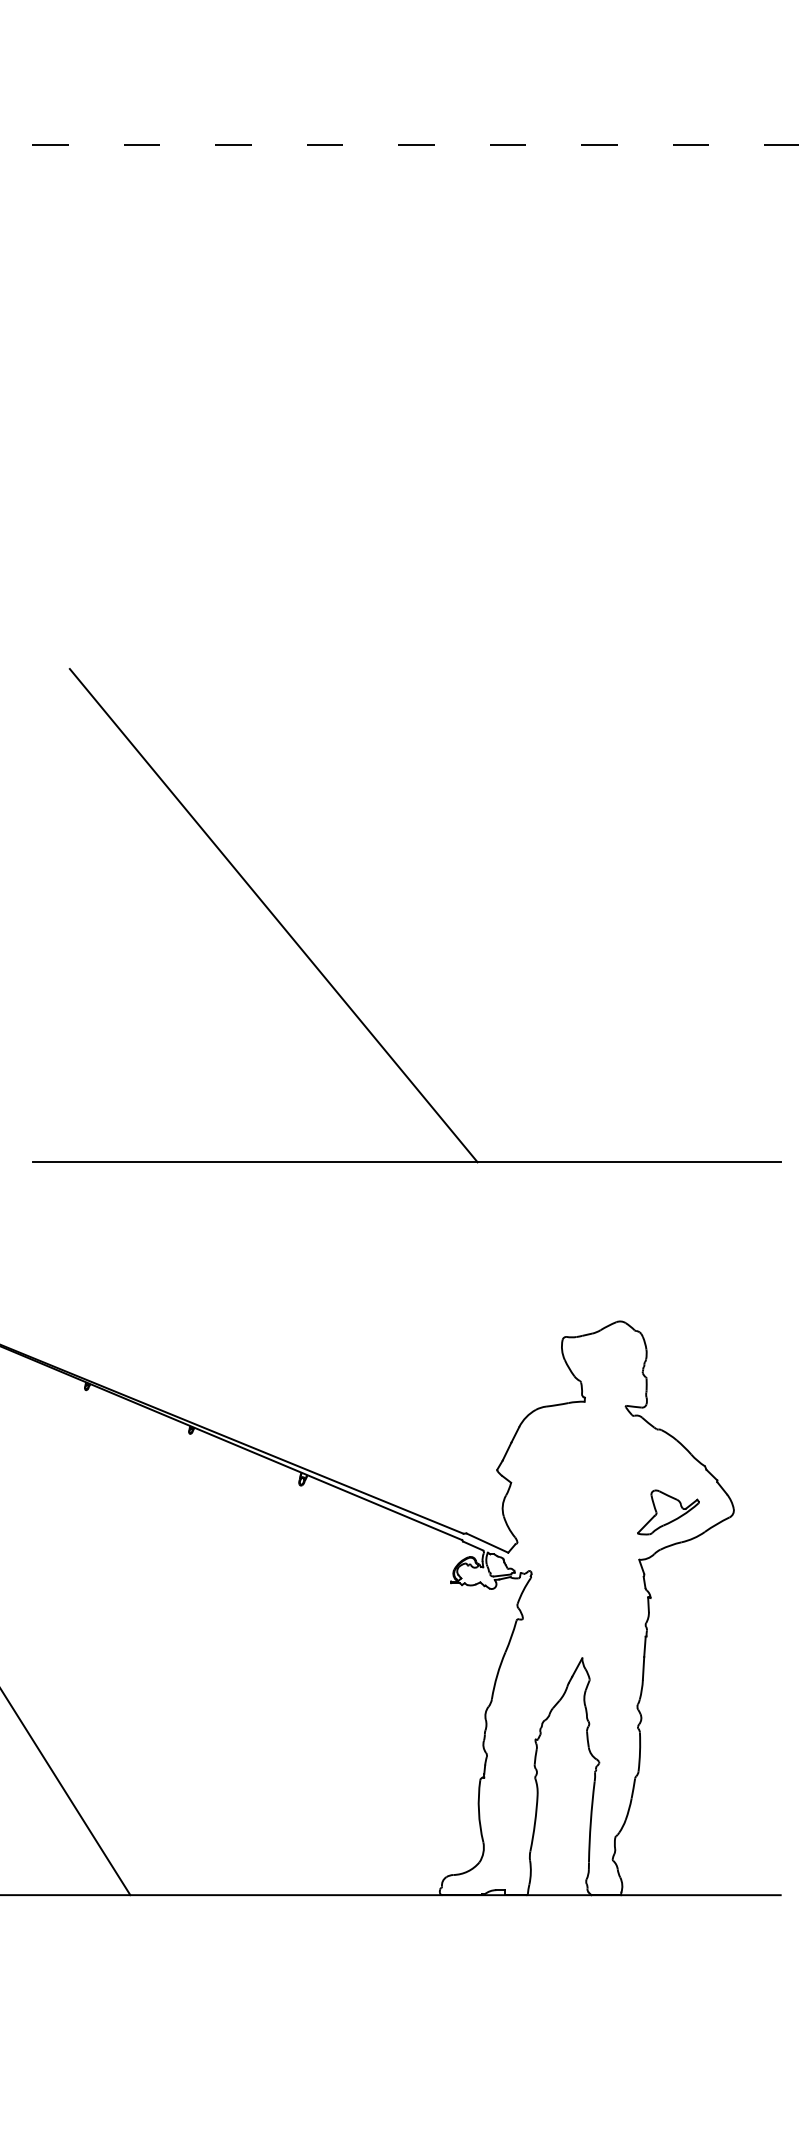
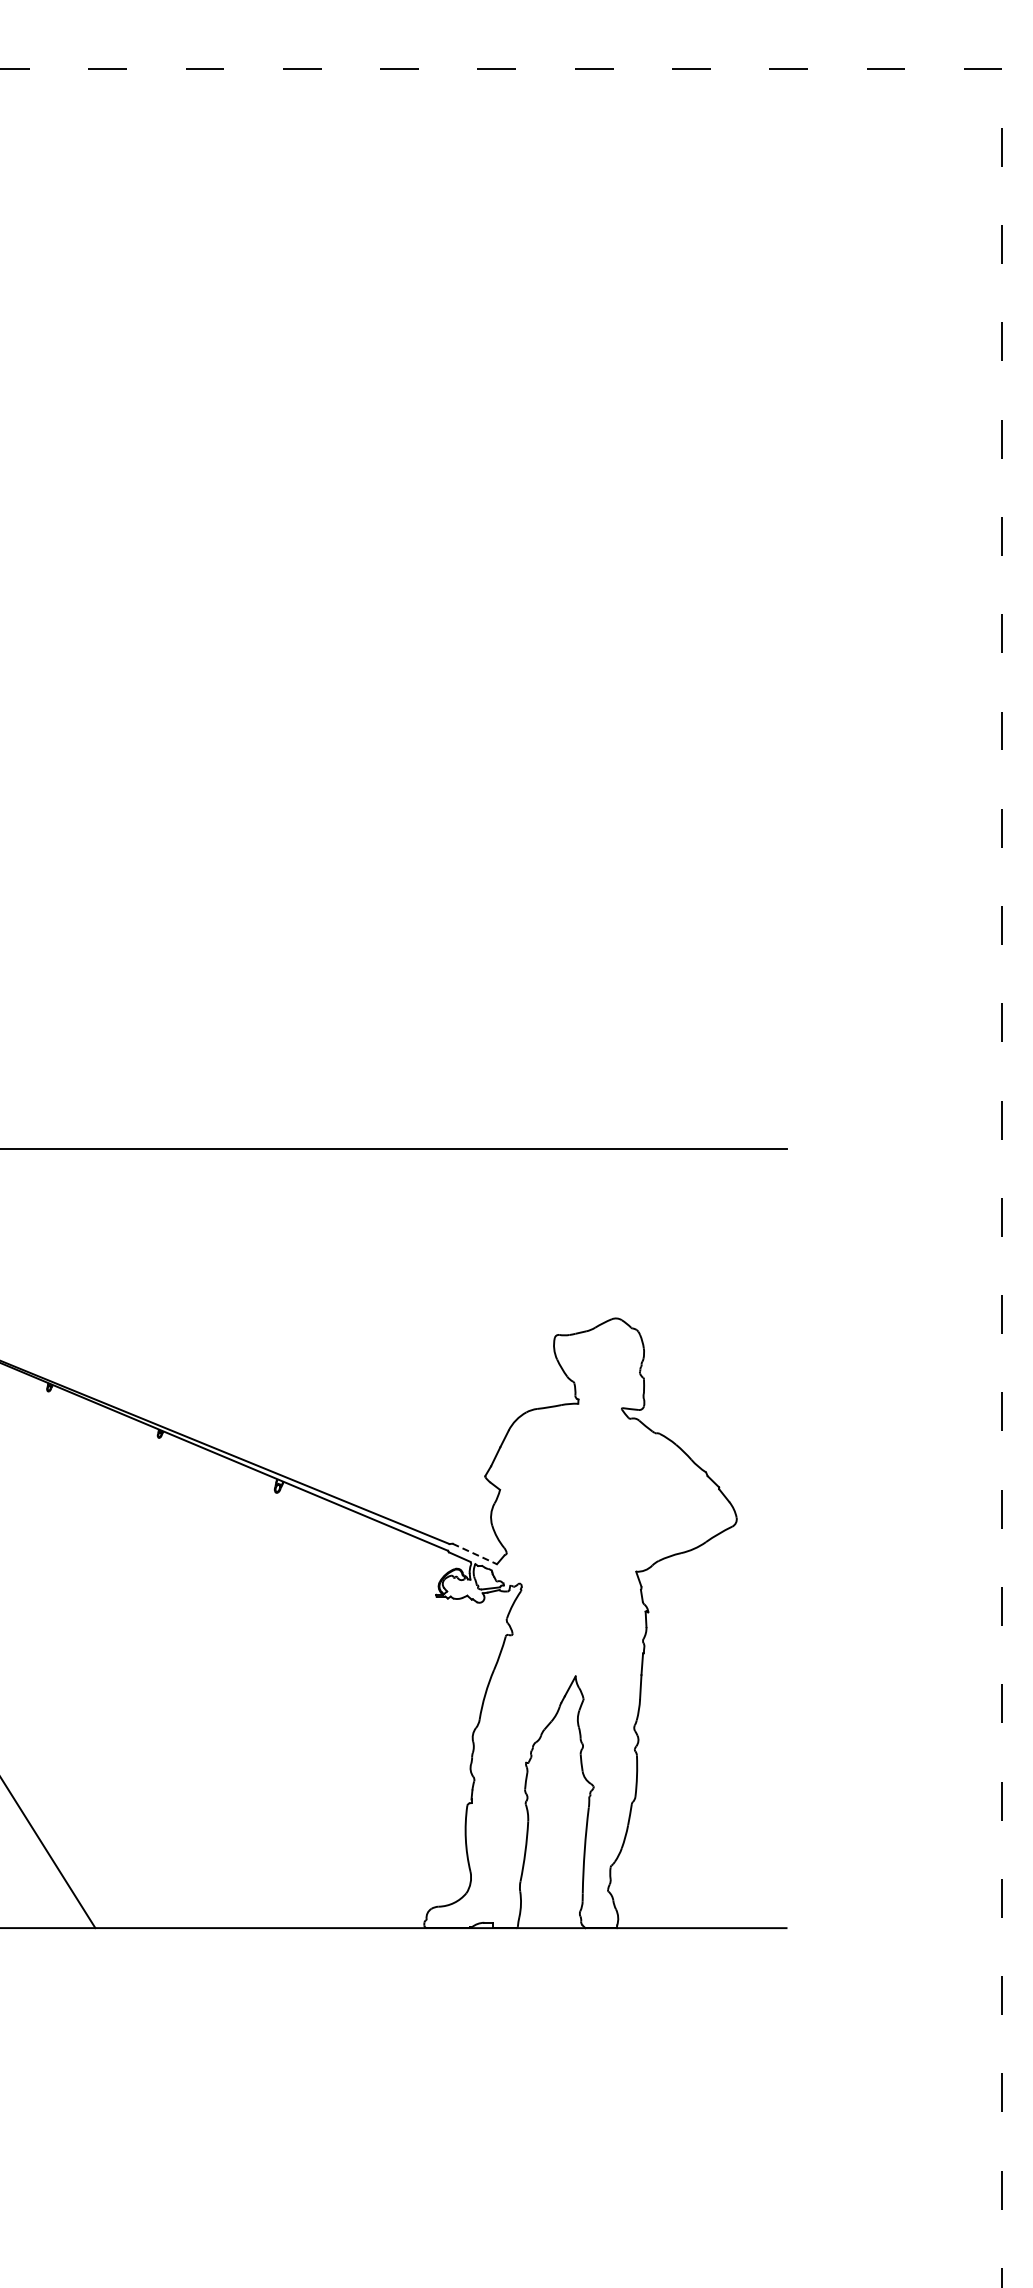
line: (273, 915) -> (247, 887), removed
part: (668, 1512) -> (667, 1521), removed
line: (488, 1543) -> (475, 1554), solid -> dashed

